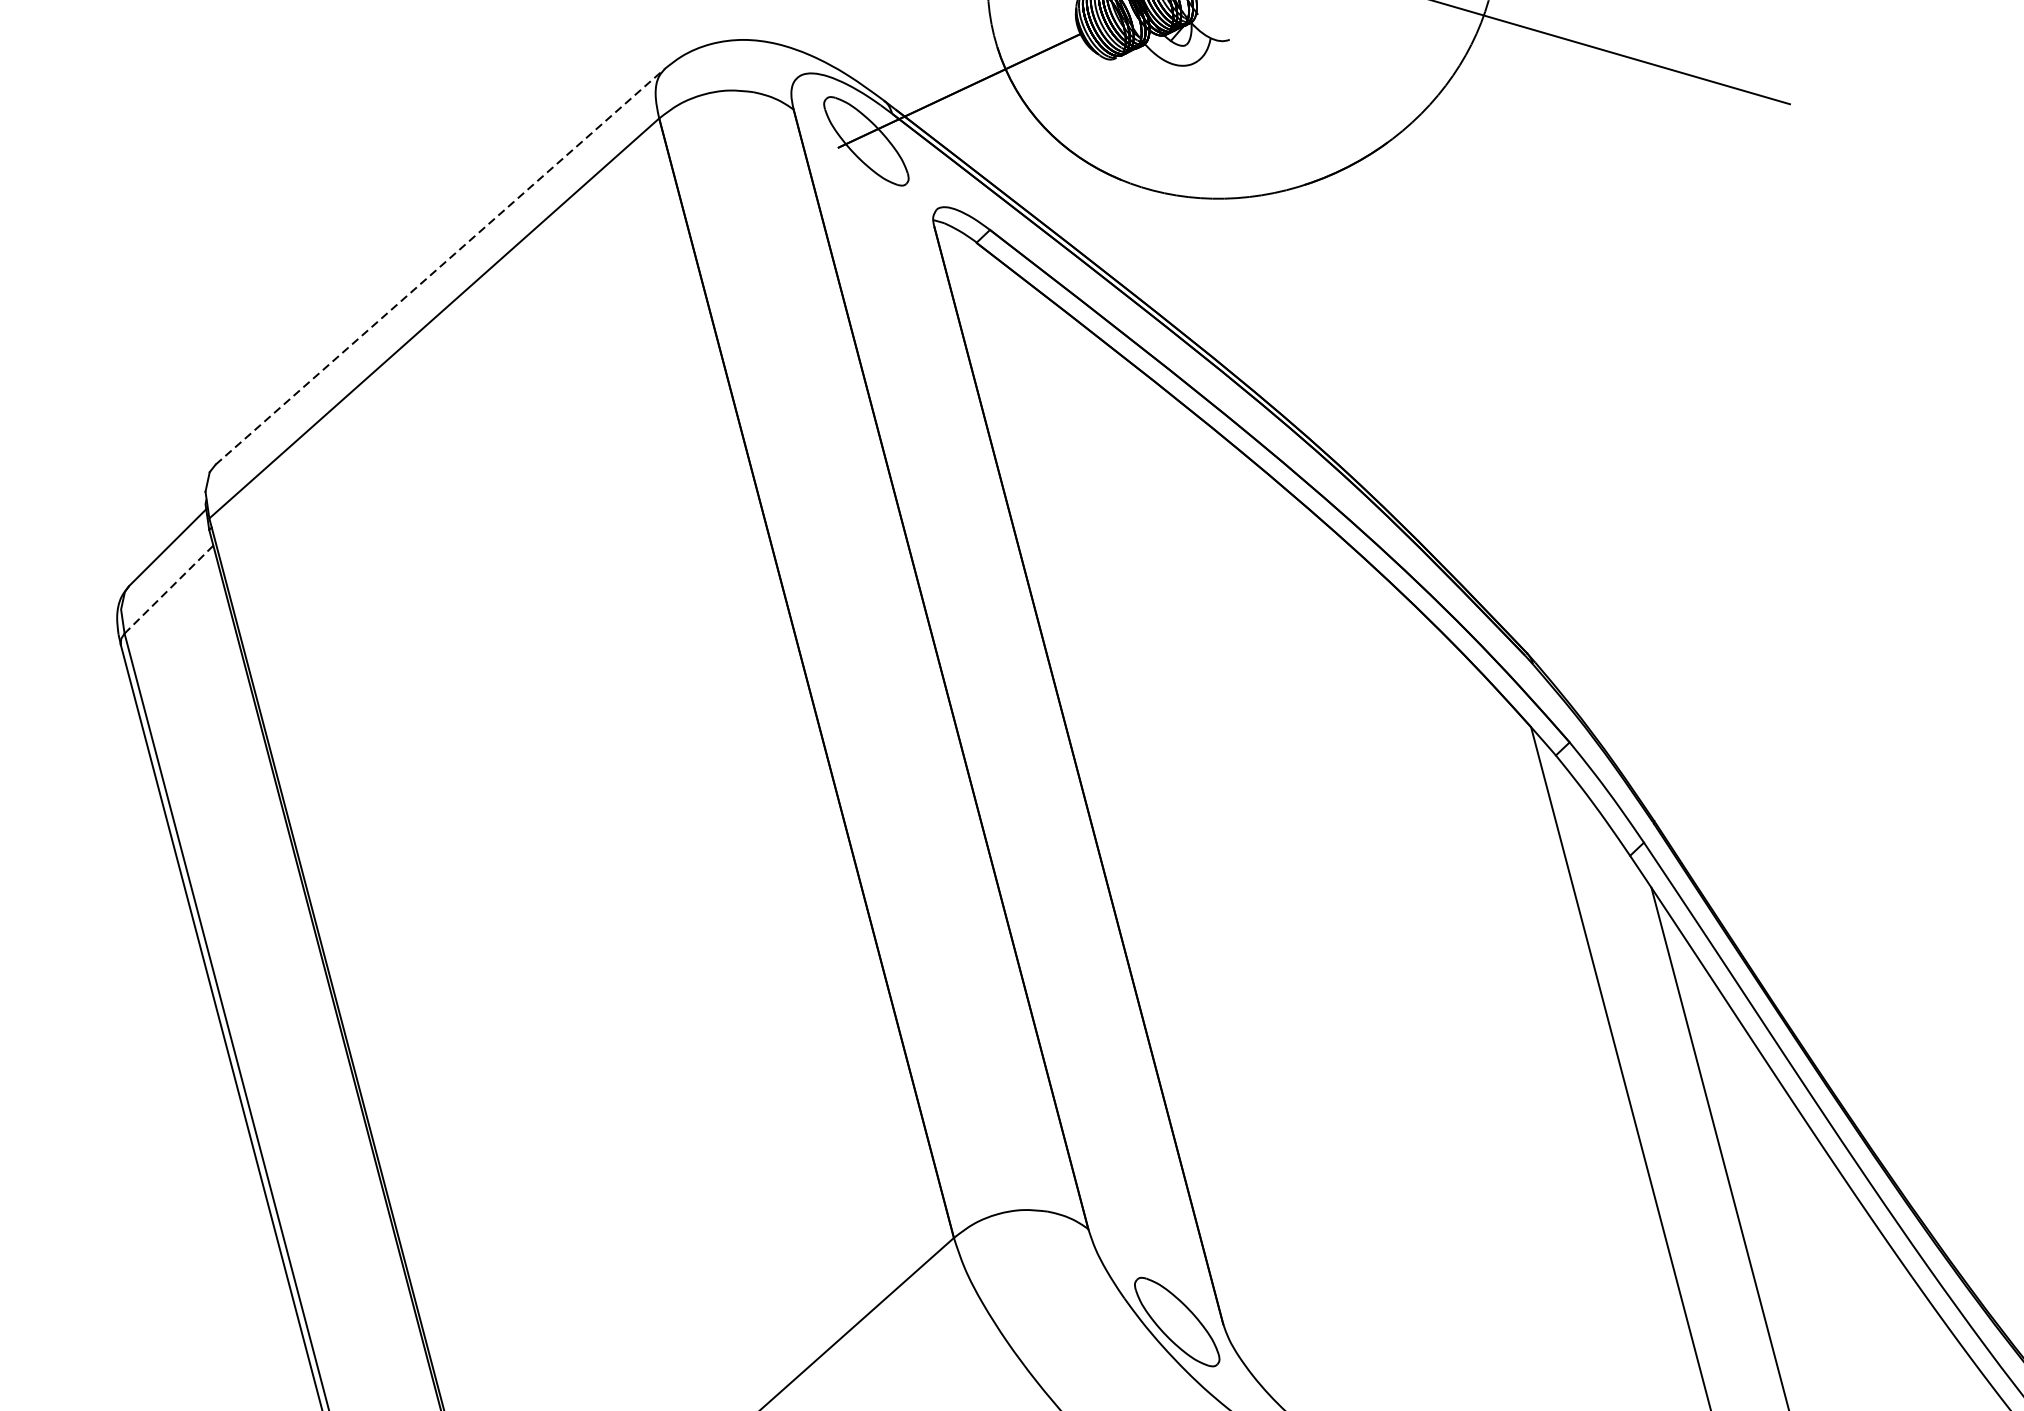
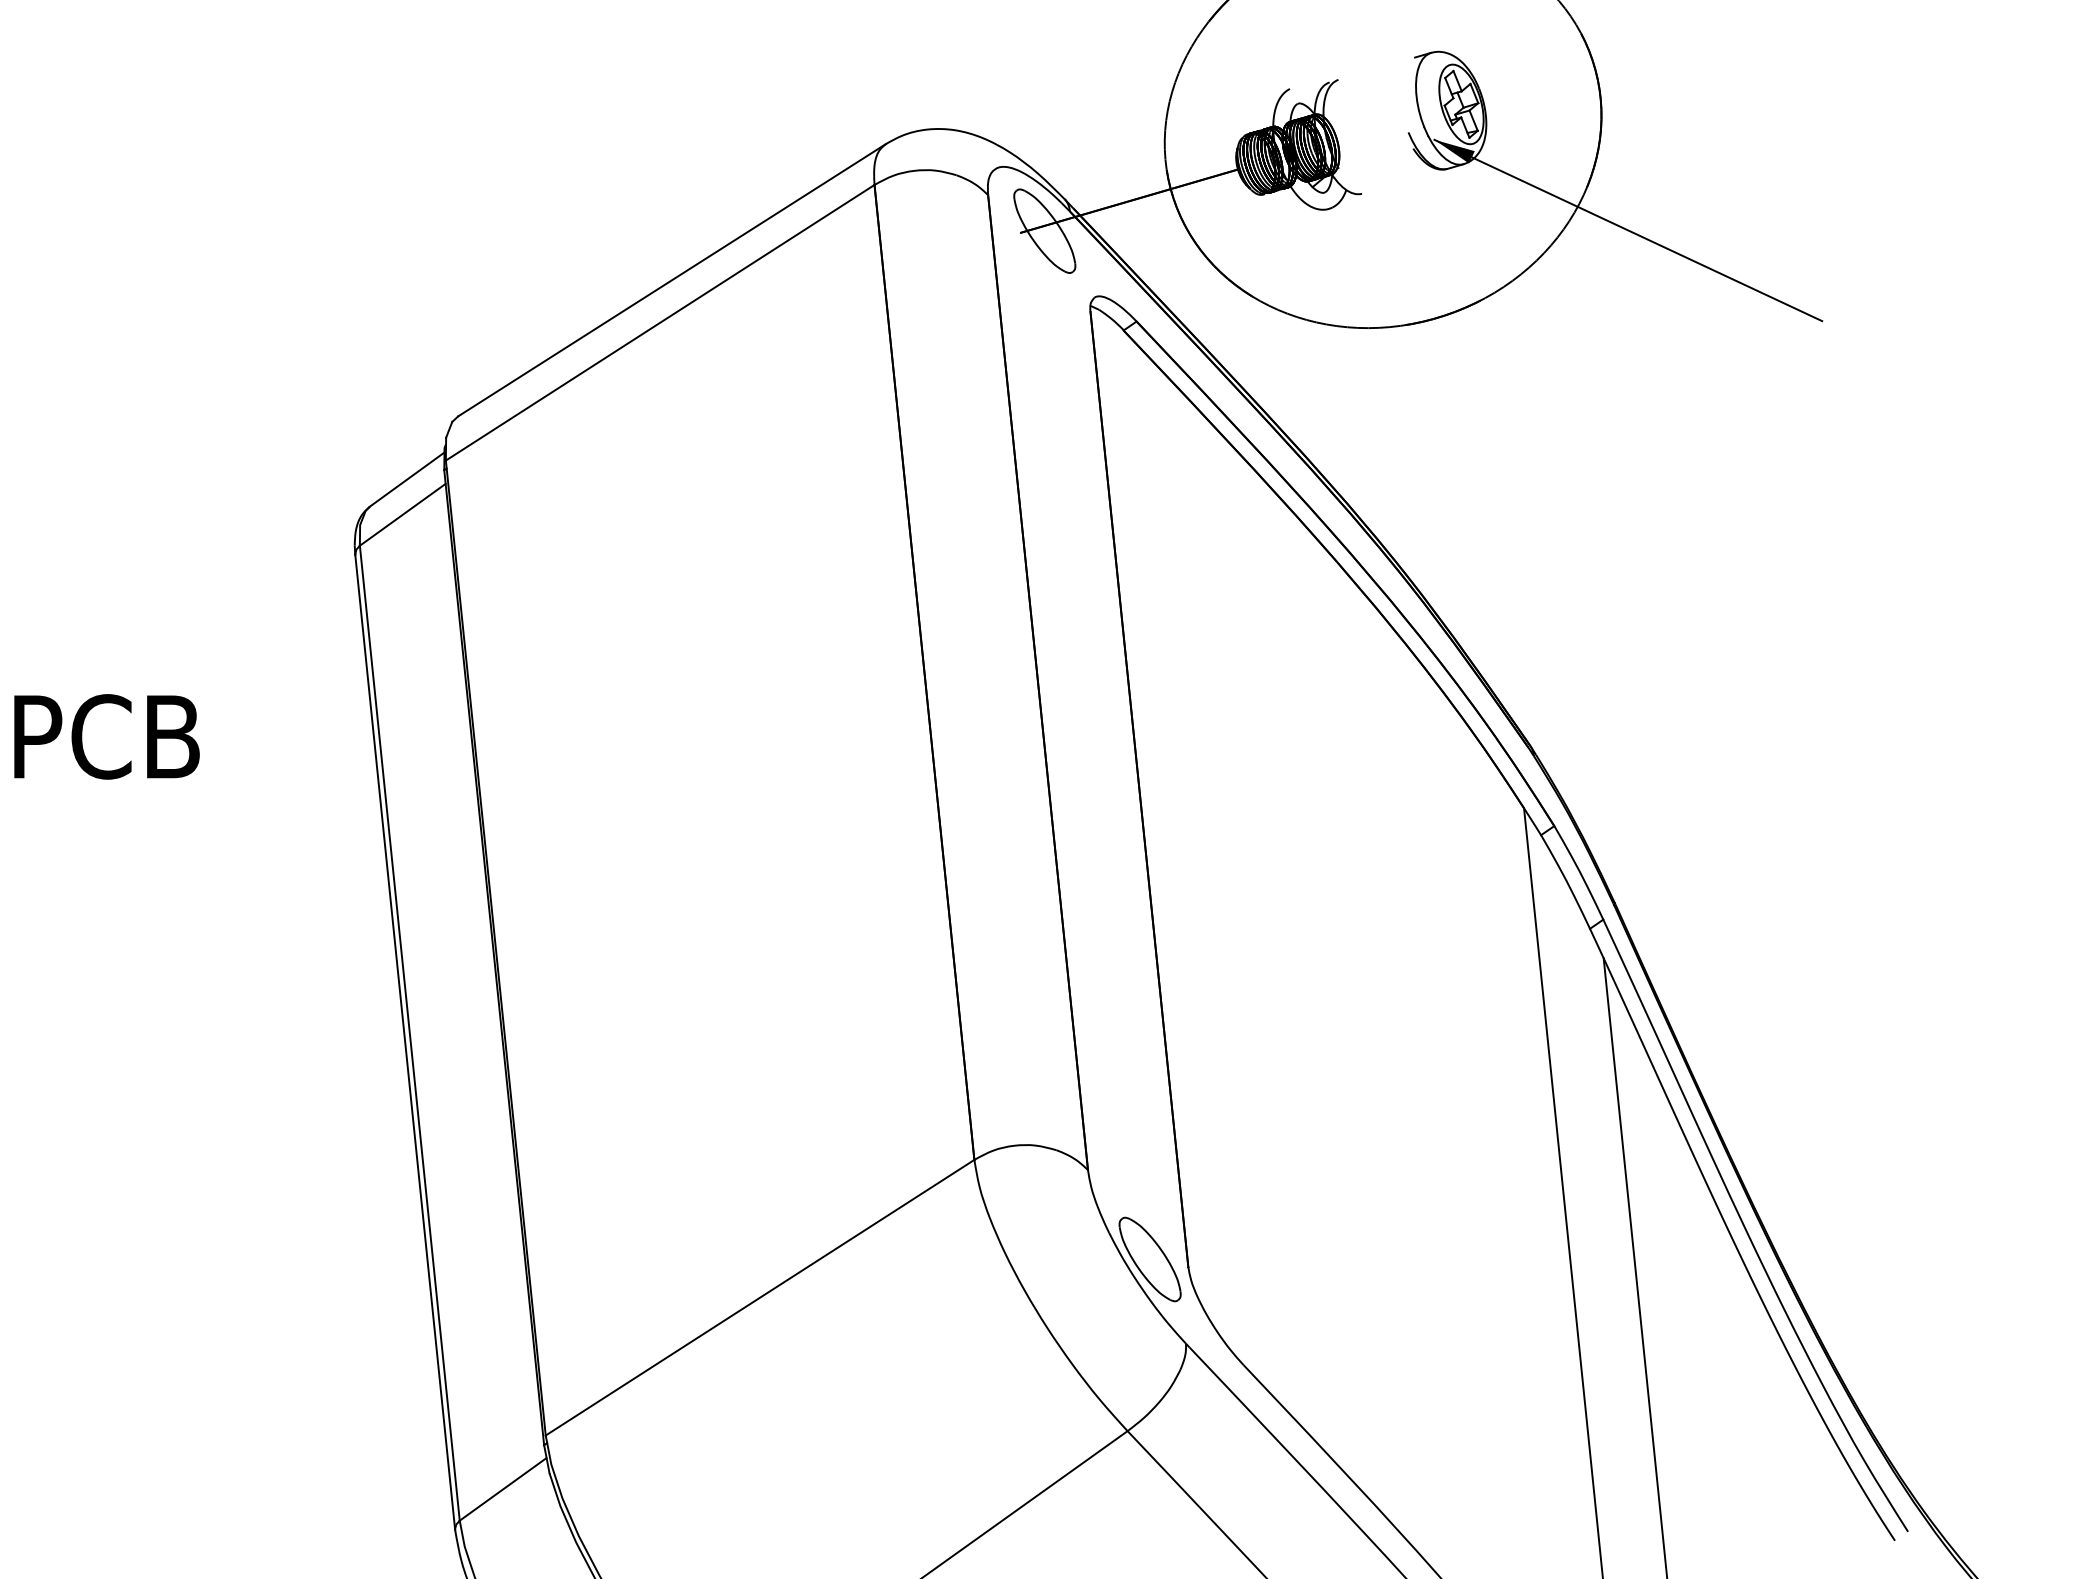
line: (440, 266) -> (672, 280), dashed -> solid
line: (168, 589) -> (402, 514), dashed -> solid

